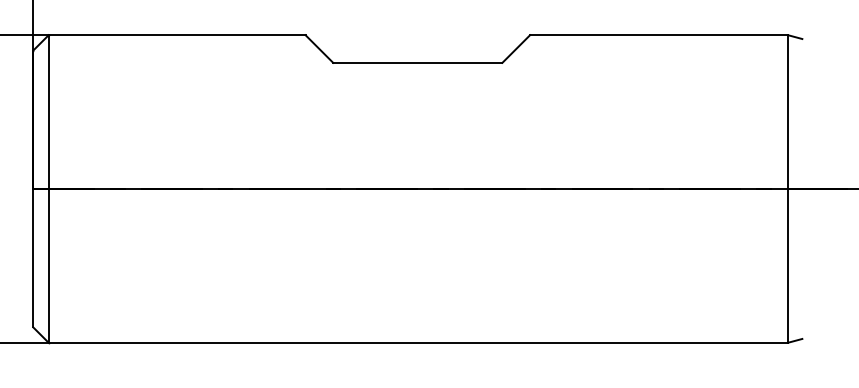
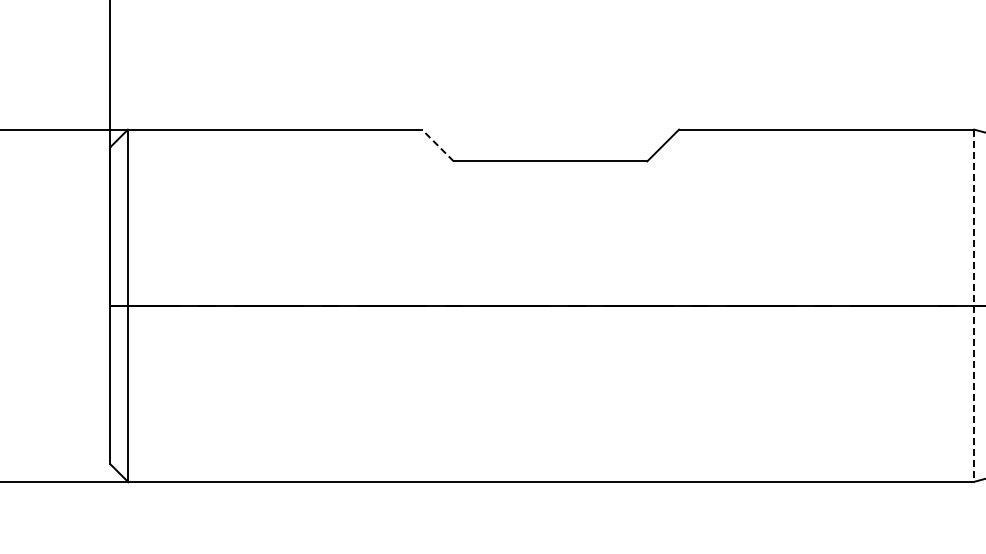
line: (319, 49) -> (437, 145), solid -> dashed
line: (788, 189) -> (974, 306), solid -> dashed

